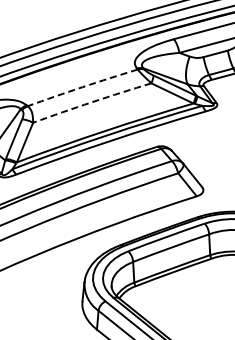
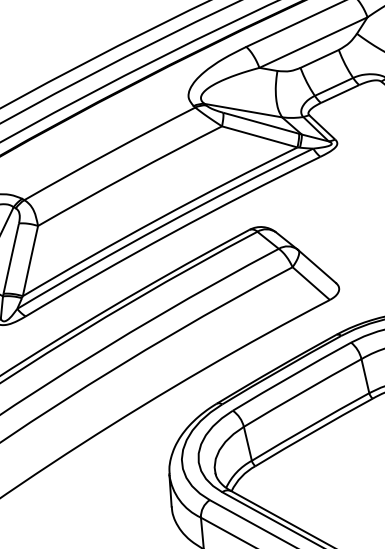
arc: (82, 87) -> (109, 153), dashed -> solid
arc: (92, 102) -> (130, 175), dashed -> solid

